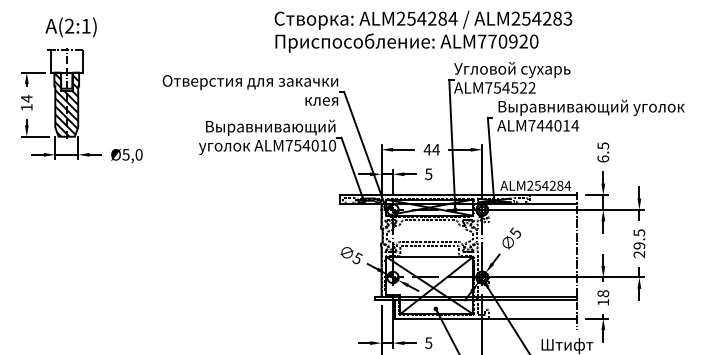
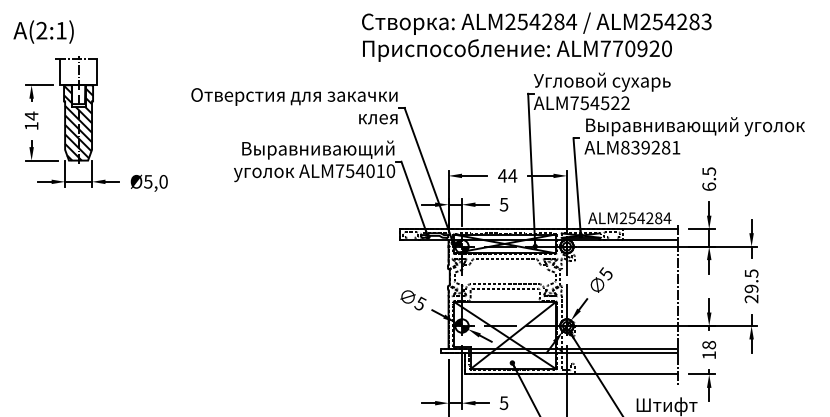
text: (70, 26) -> (43, 31), moved
text: (423, 31) -> (536, 36), moved
text: (553, 125) -> (650, 147), ALM744014 -> ALM839281

